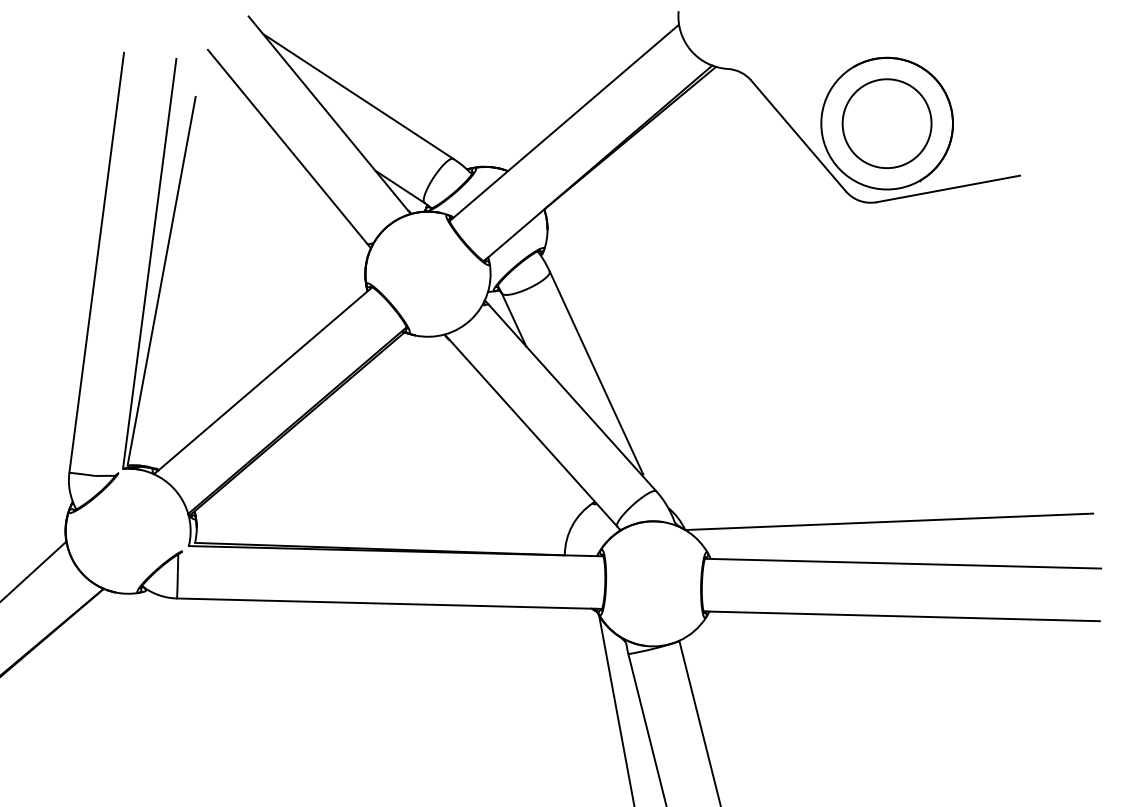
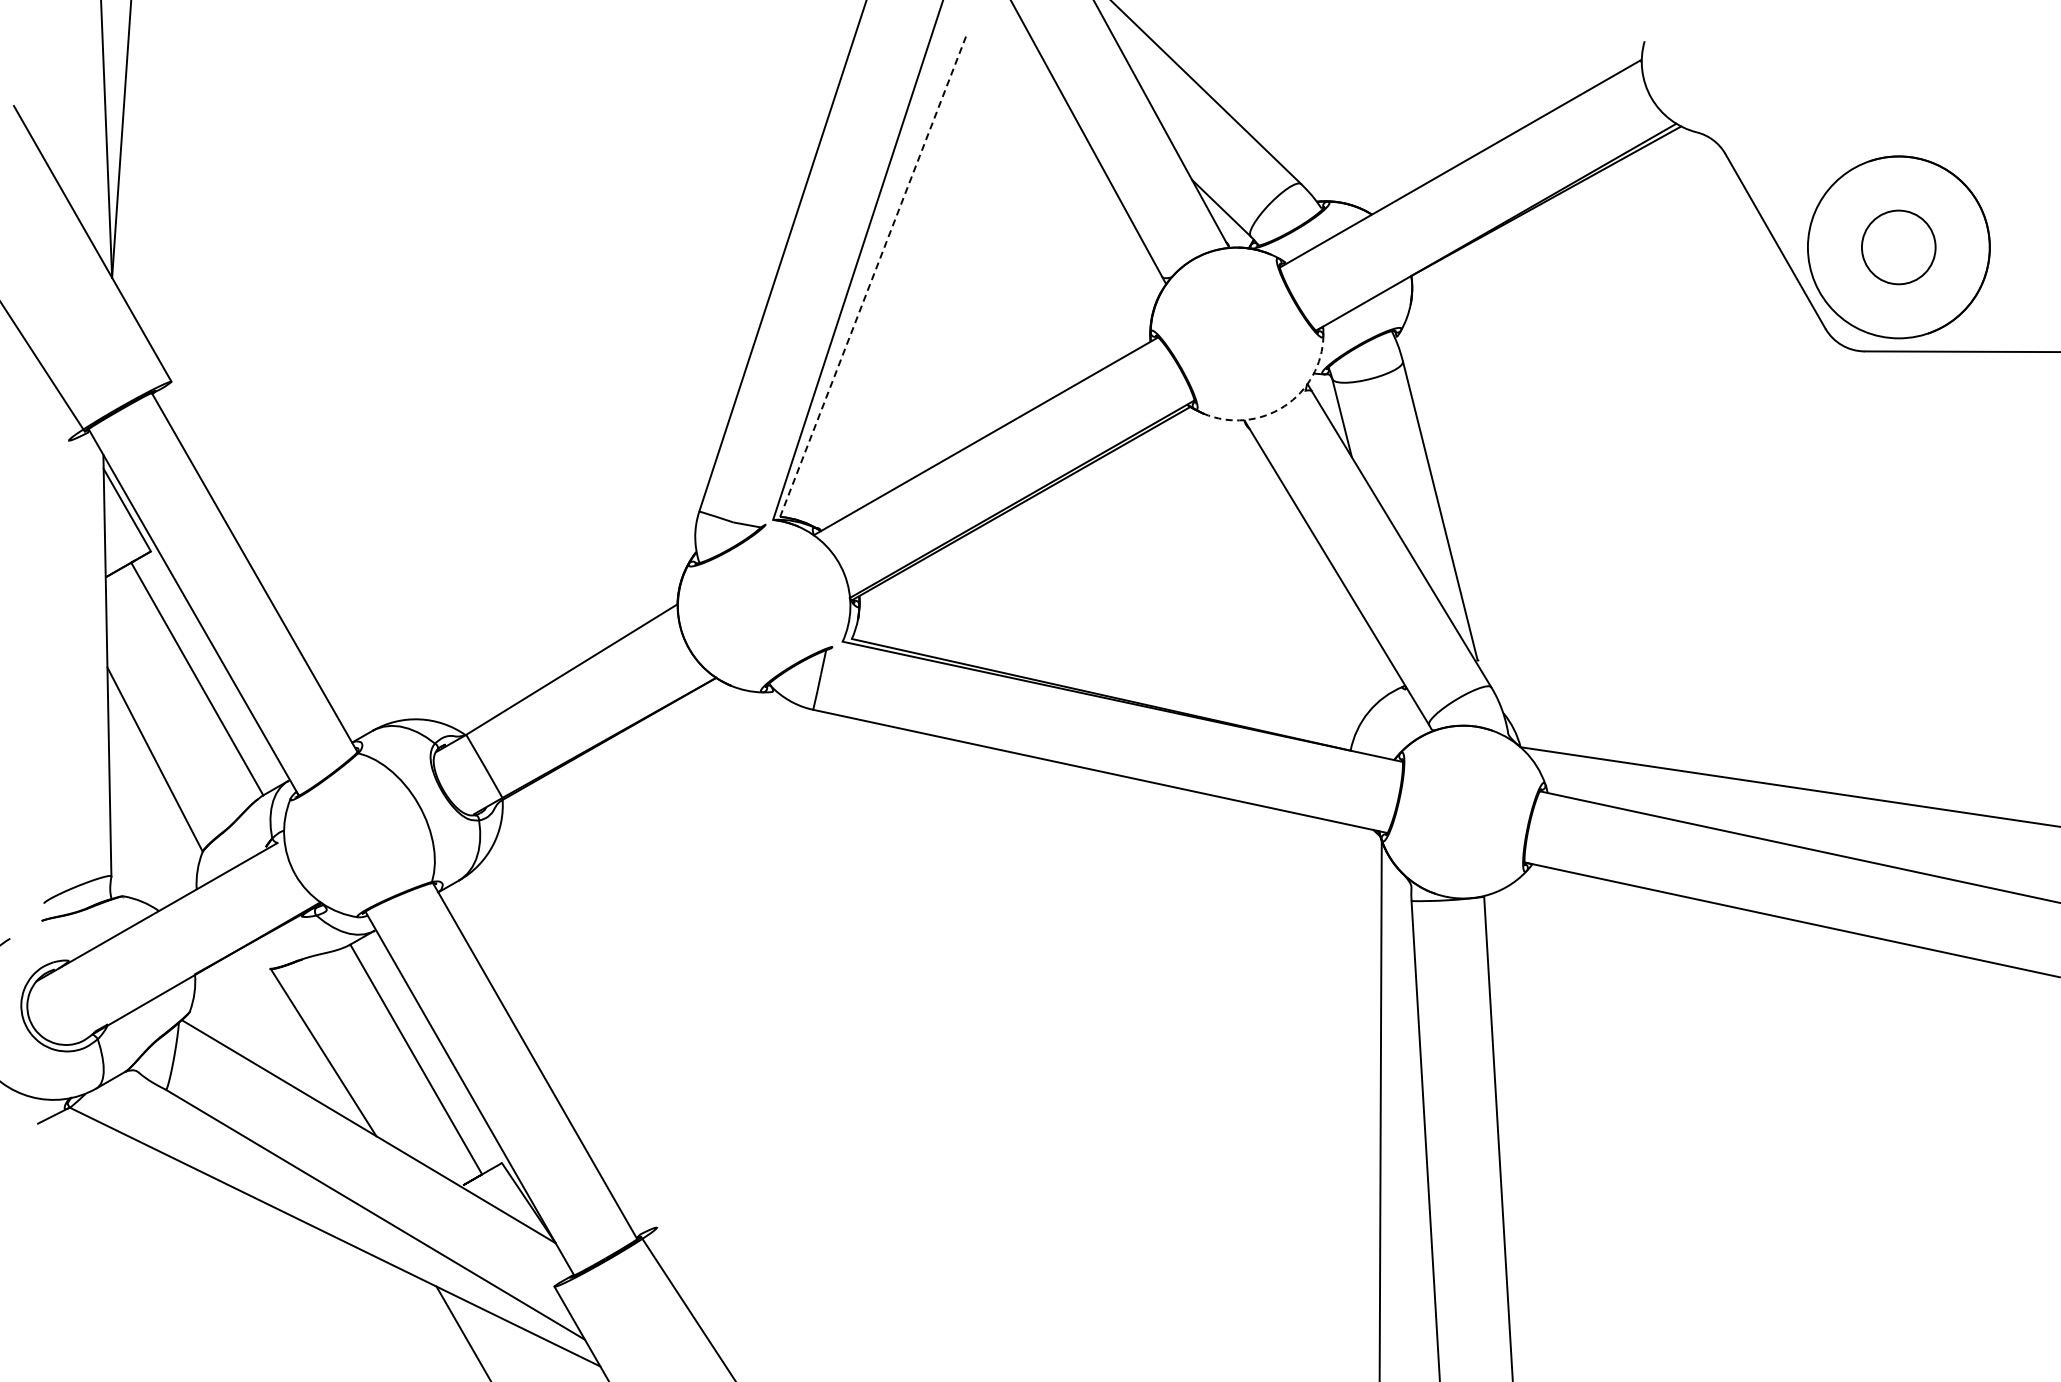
circle: (886, 123) -> (1898, 247), size x0.6
line: (161, 280) -> (873, 274), solid -> dashed
arc: (471, 319) -> (1284, 406), solid -> dashed

